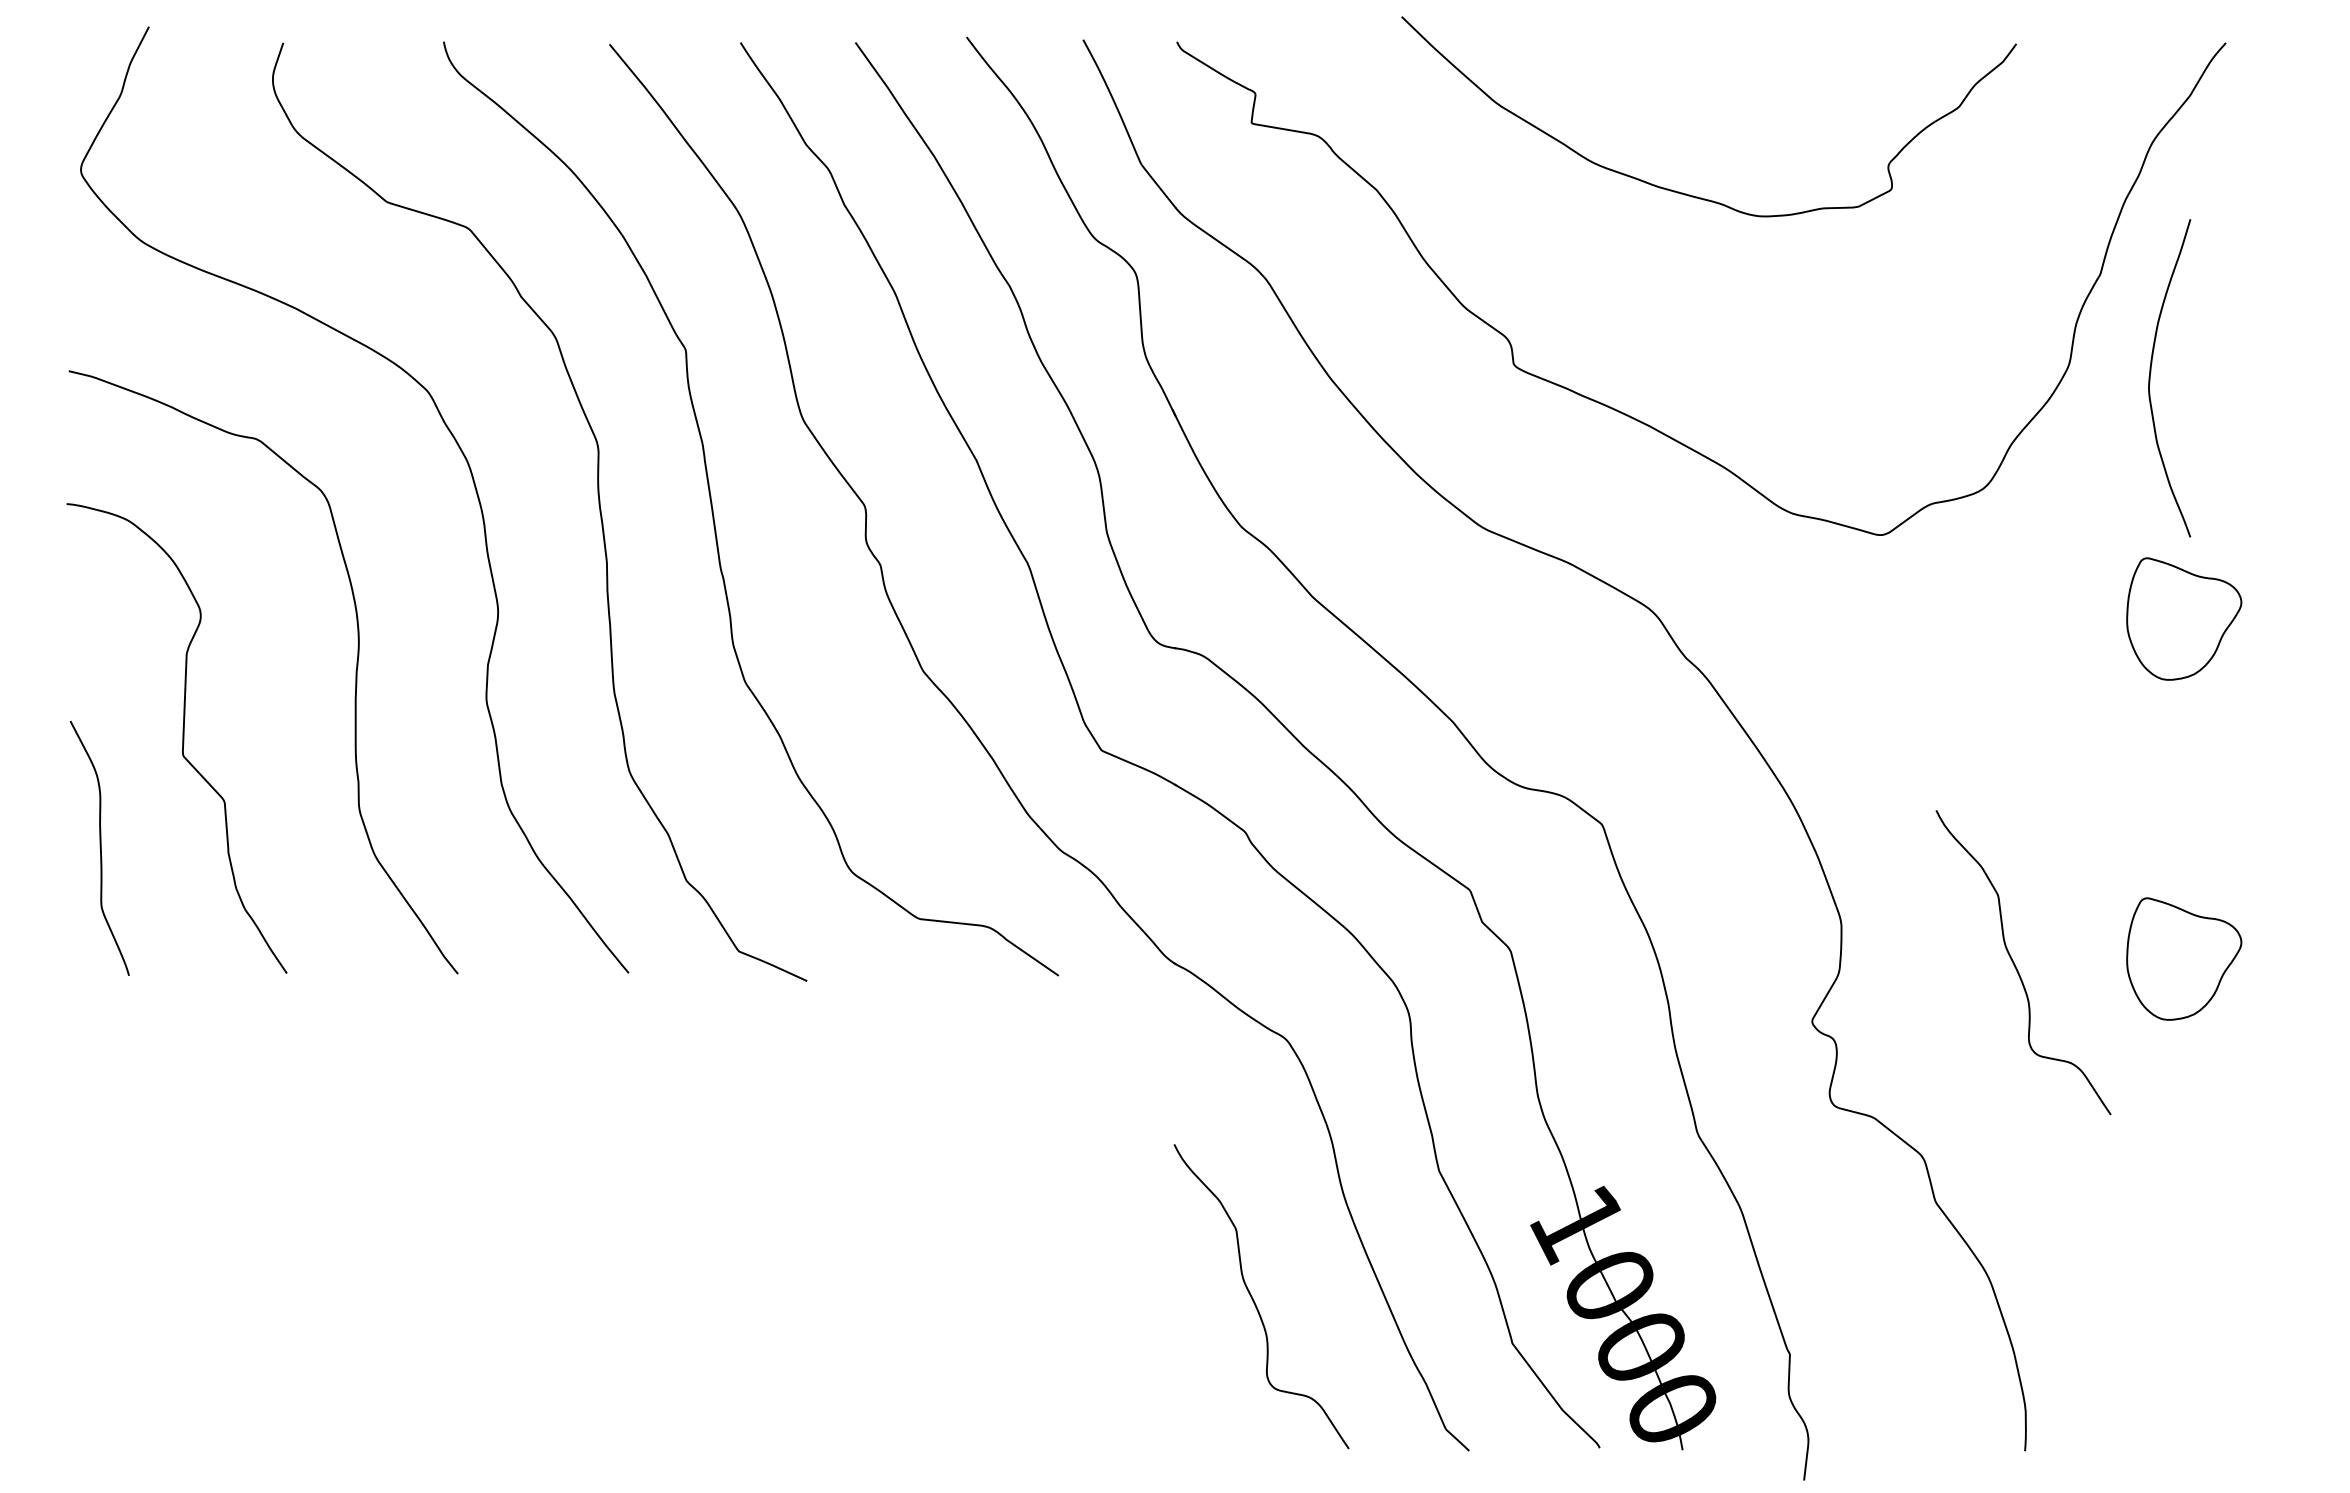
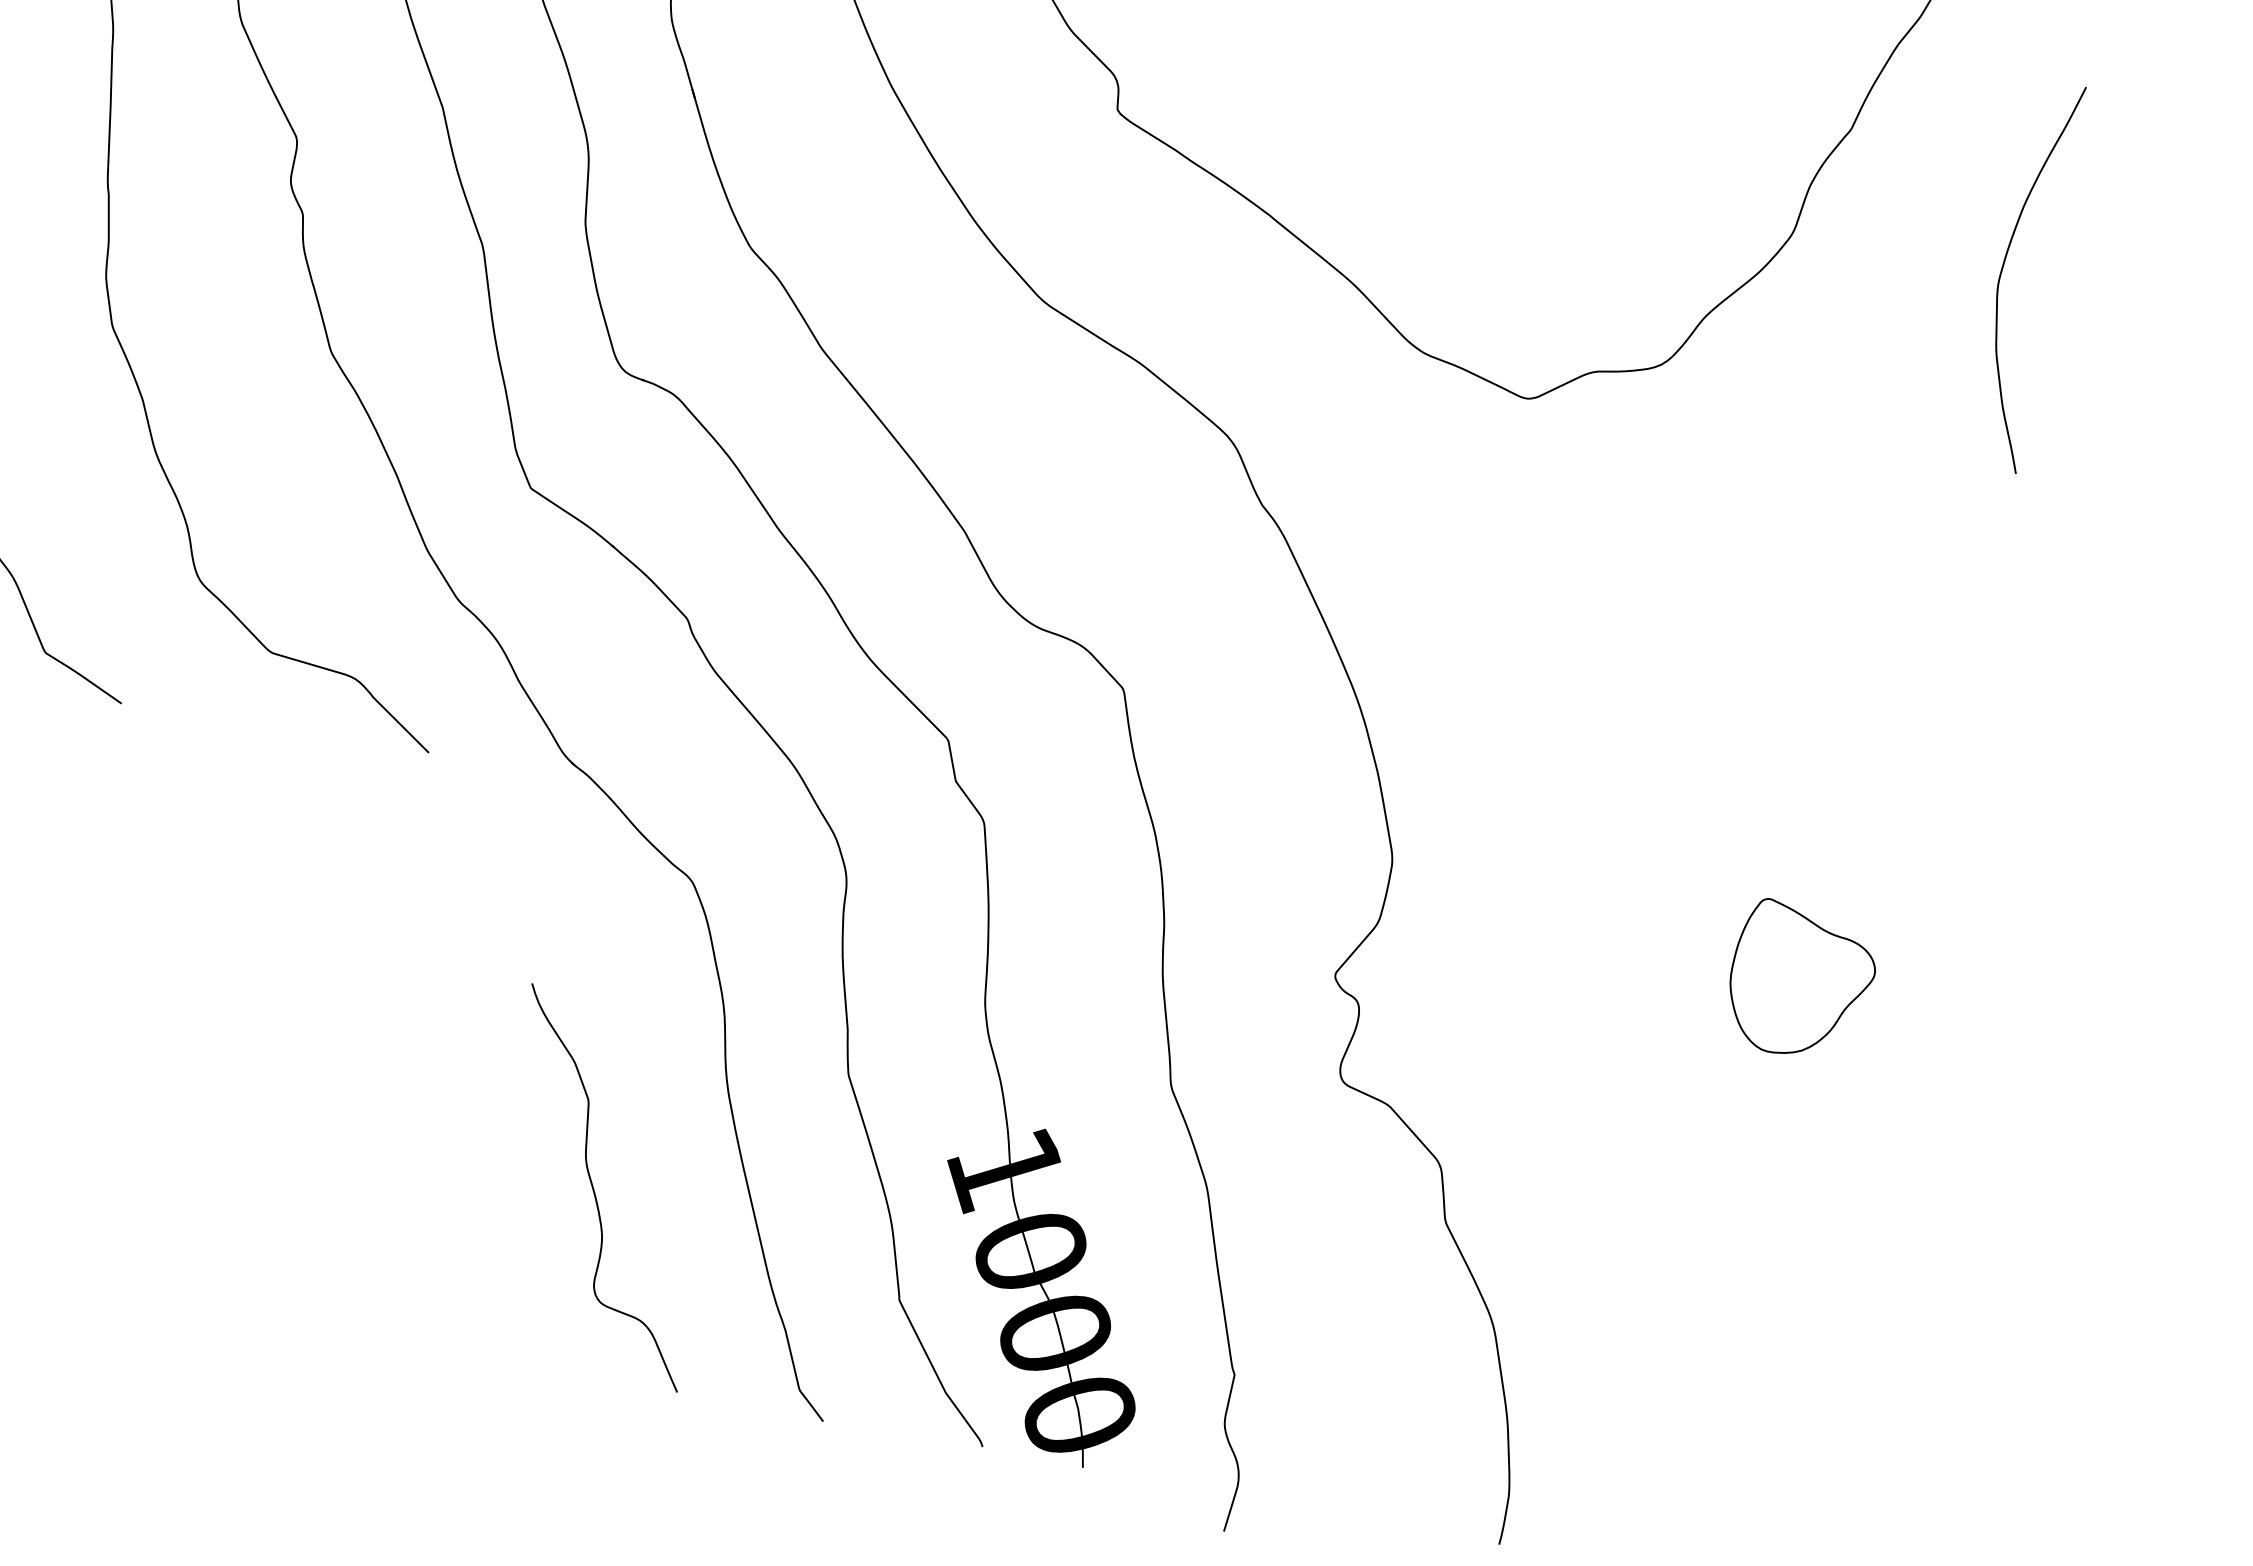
curve: (2151, 372) -> (2005, 264), moved
part: (2184, 618) -> (1877, 567), removed
curve: (2016, 966) -> (1595, 953), removed

